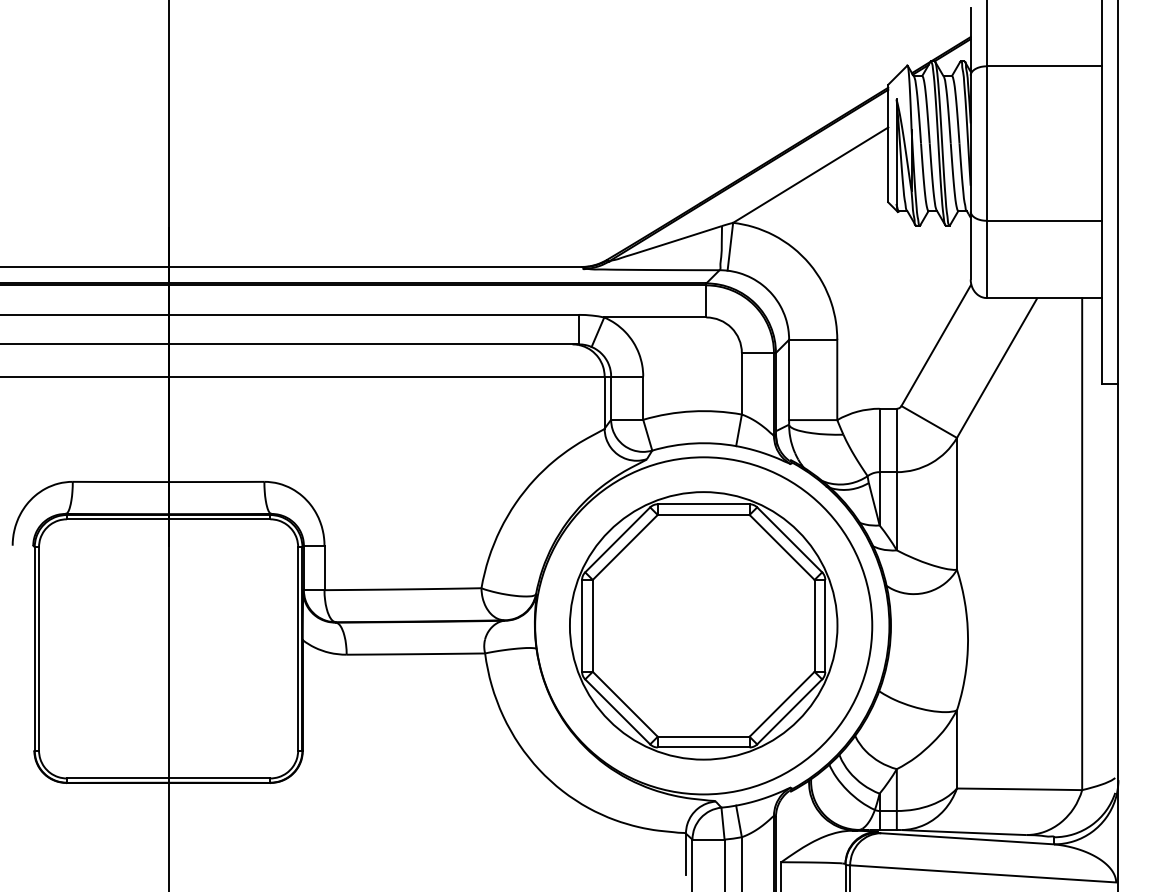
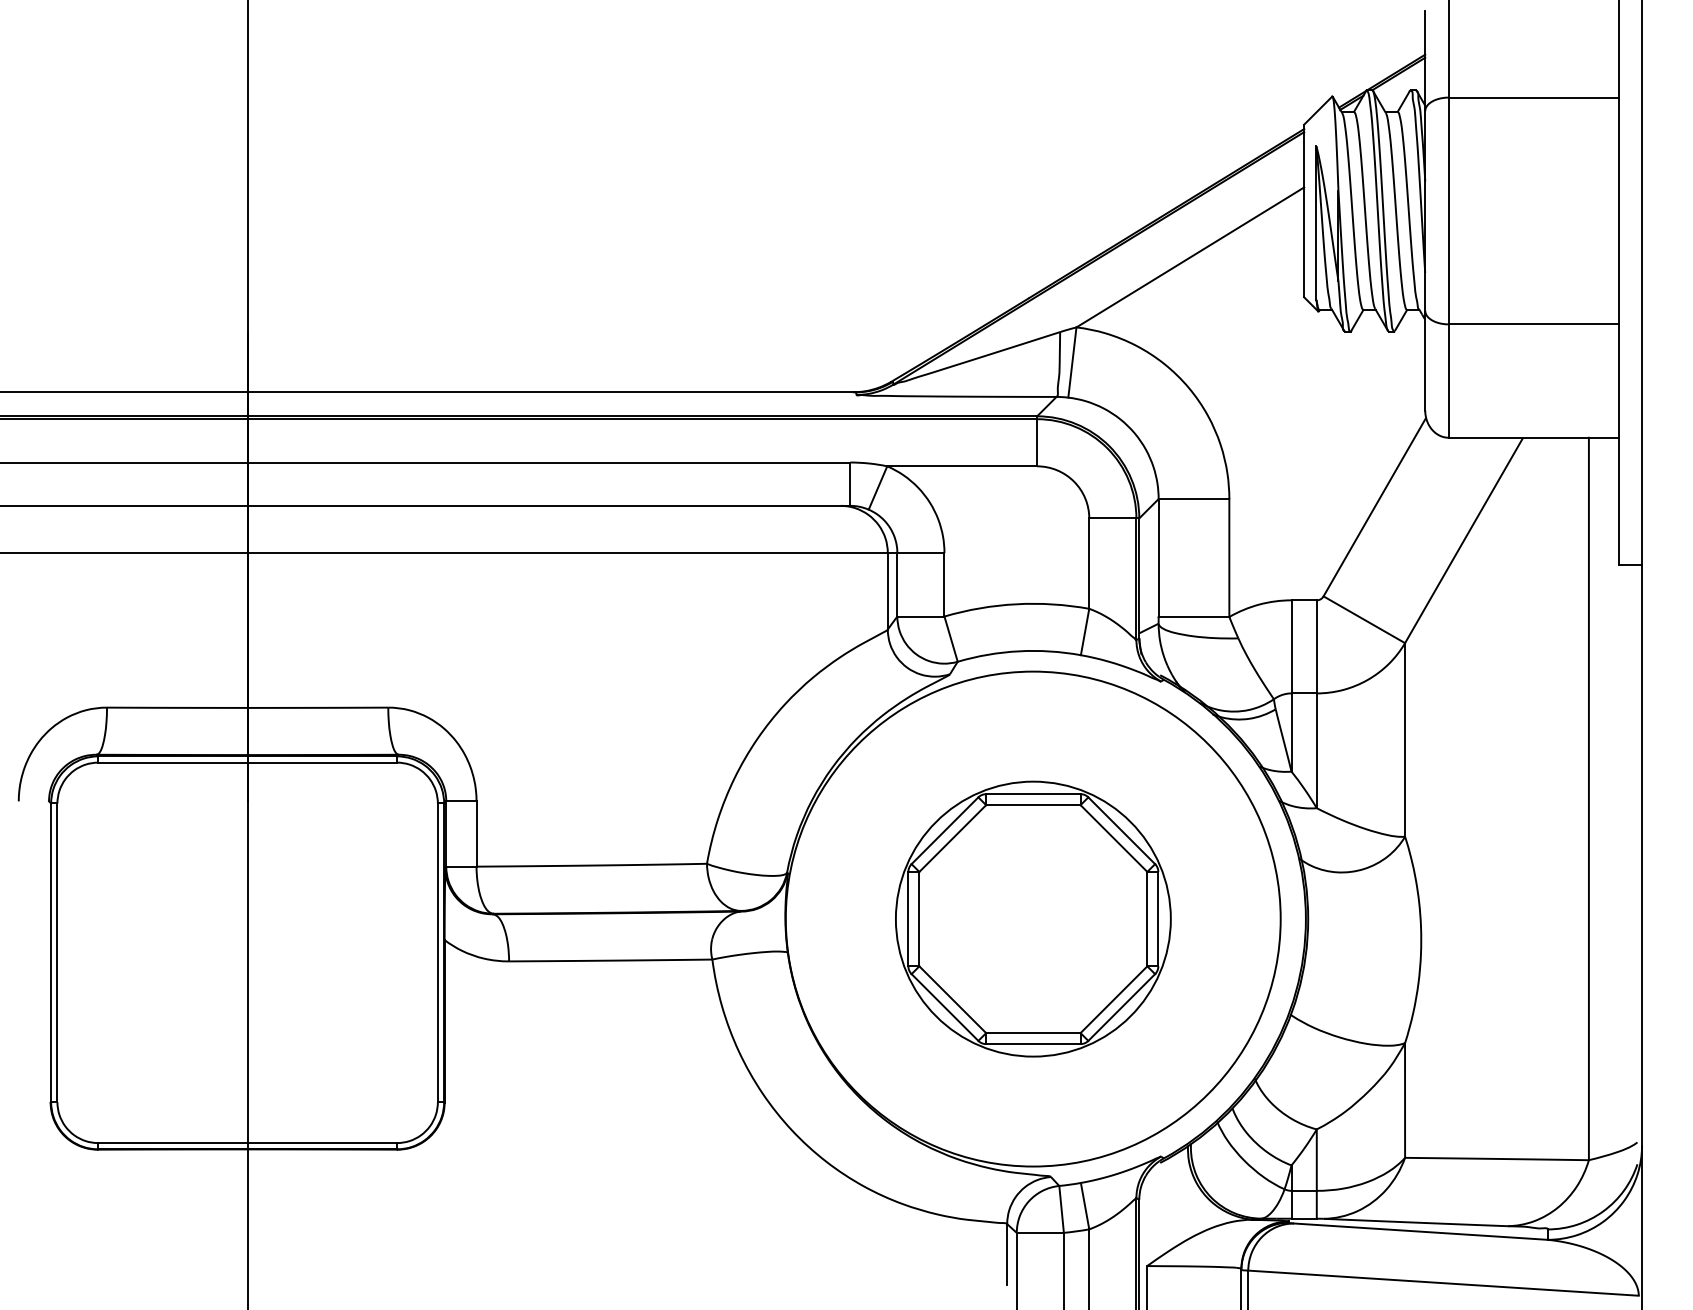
part: (703, 625) -> (1032, 918), size x0.7

